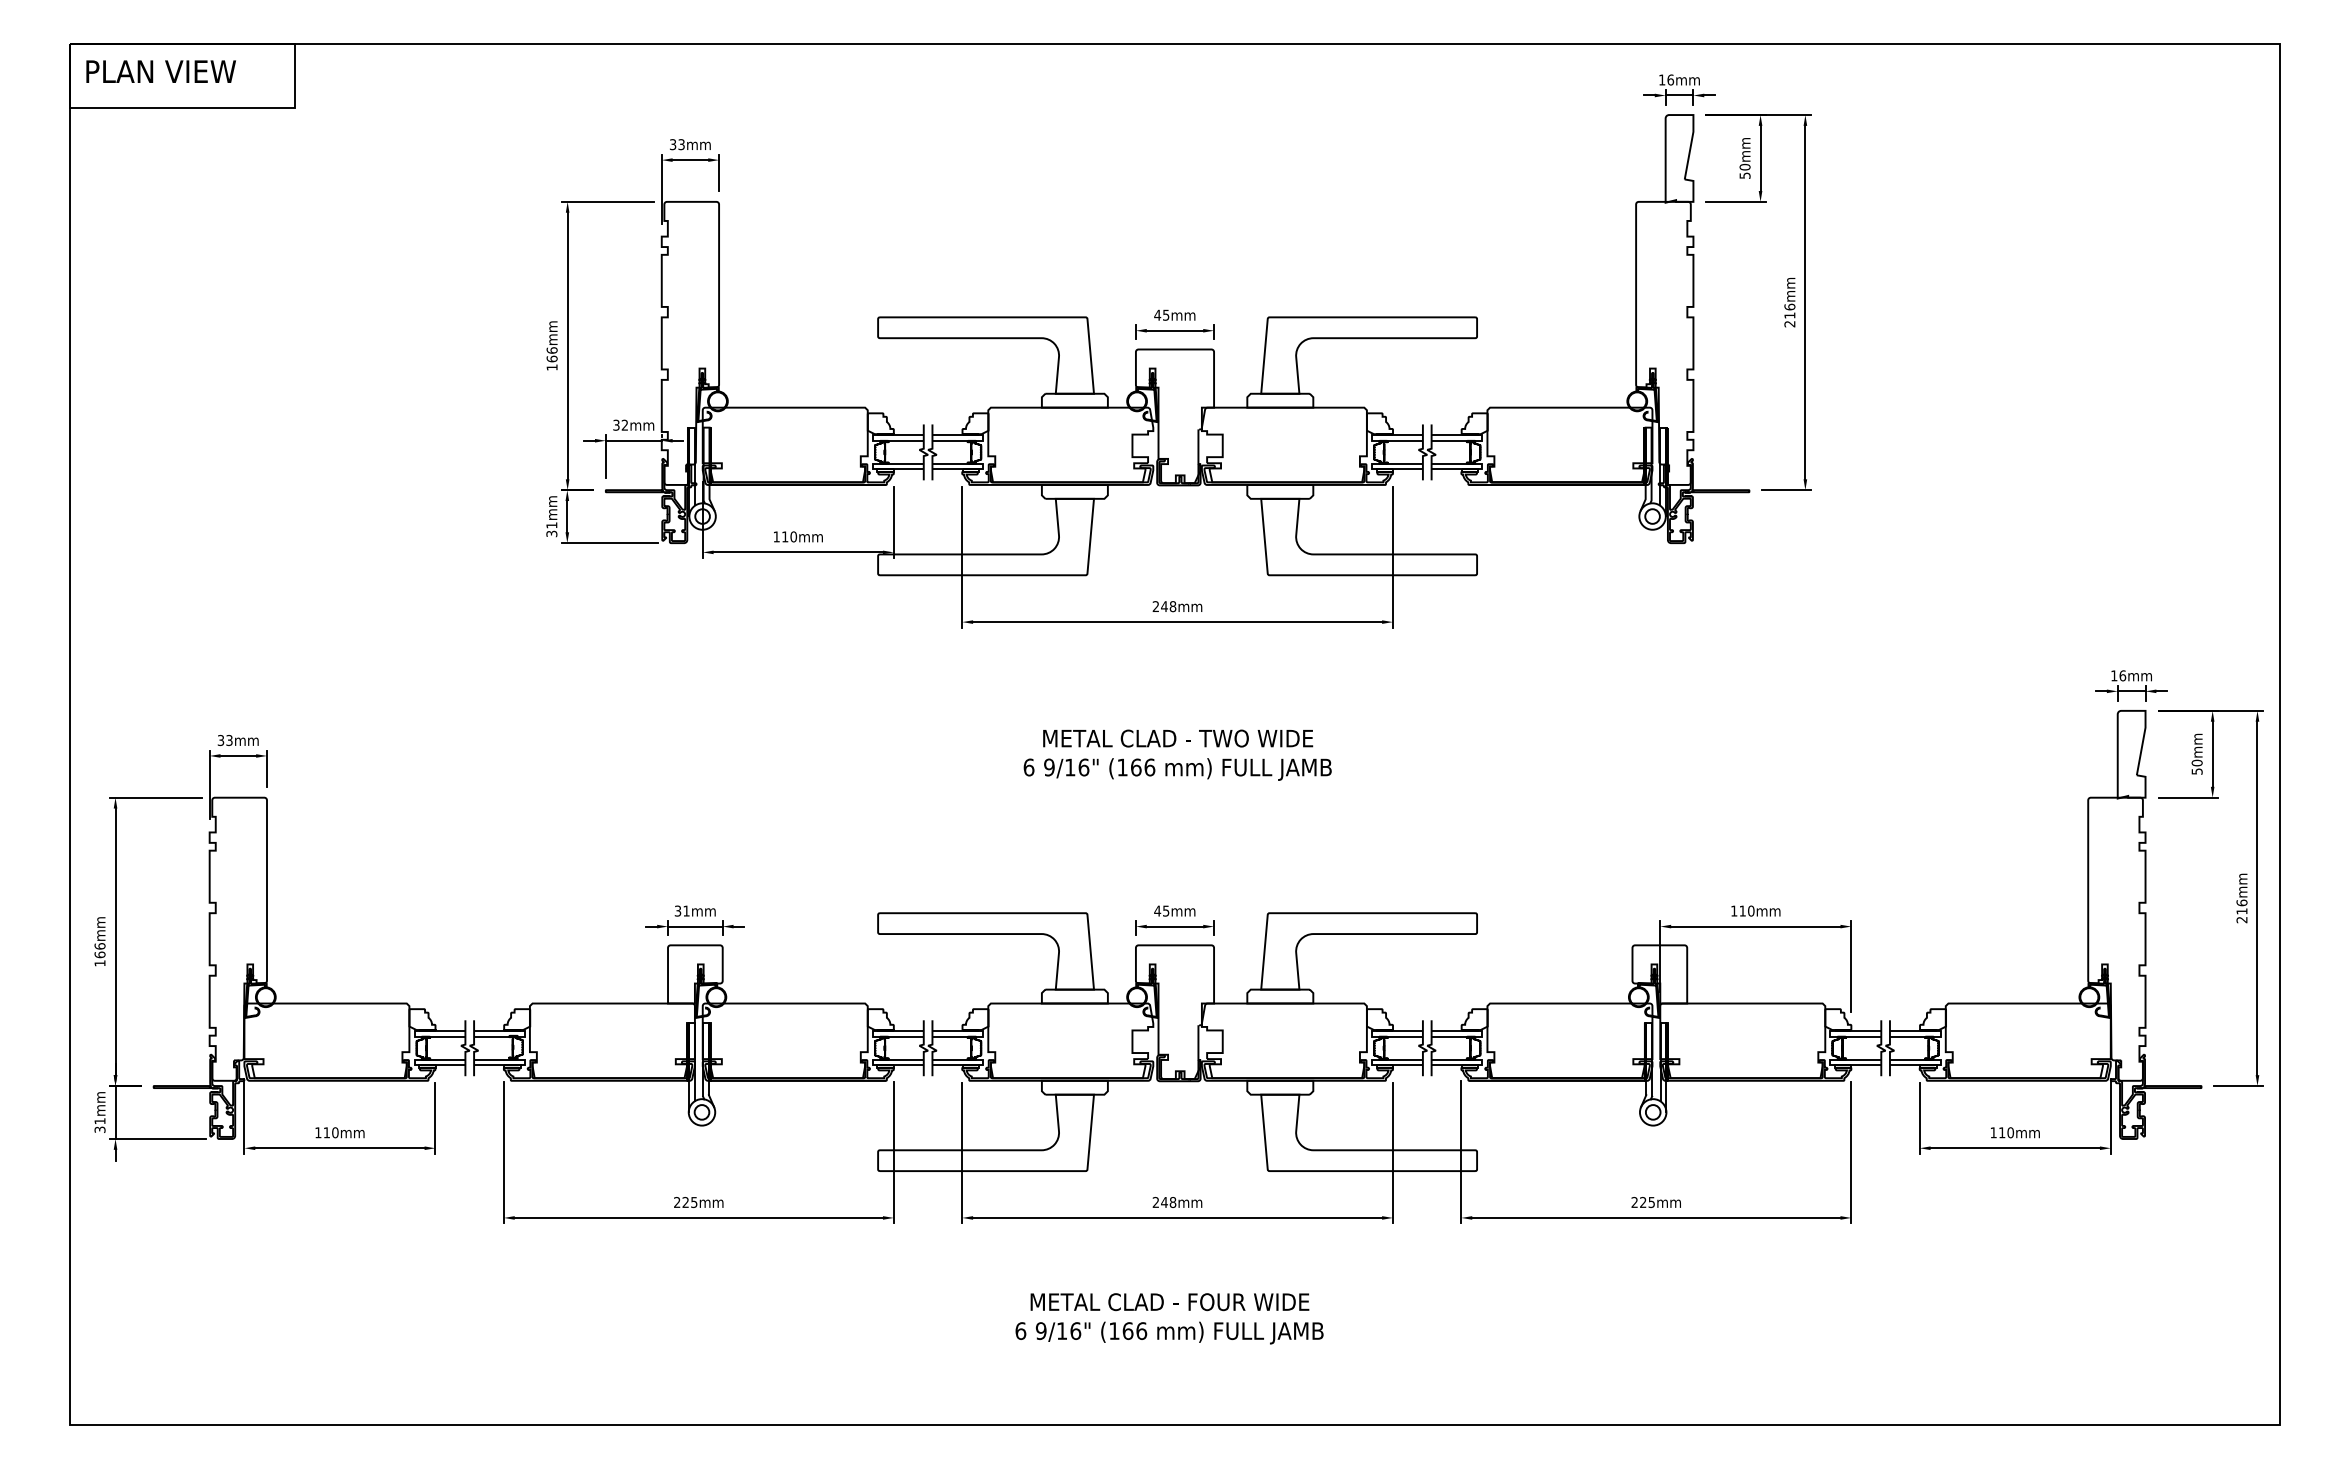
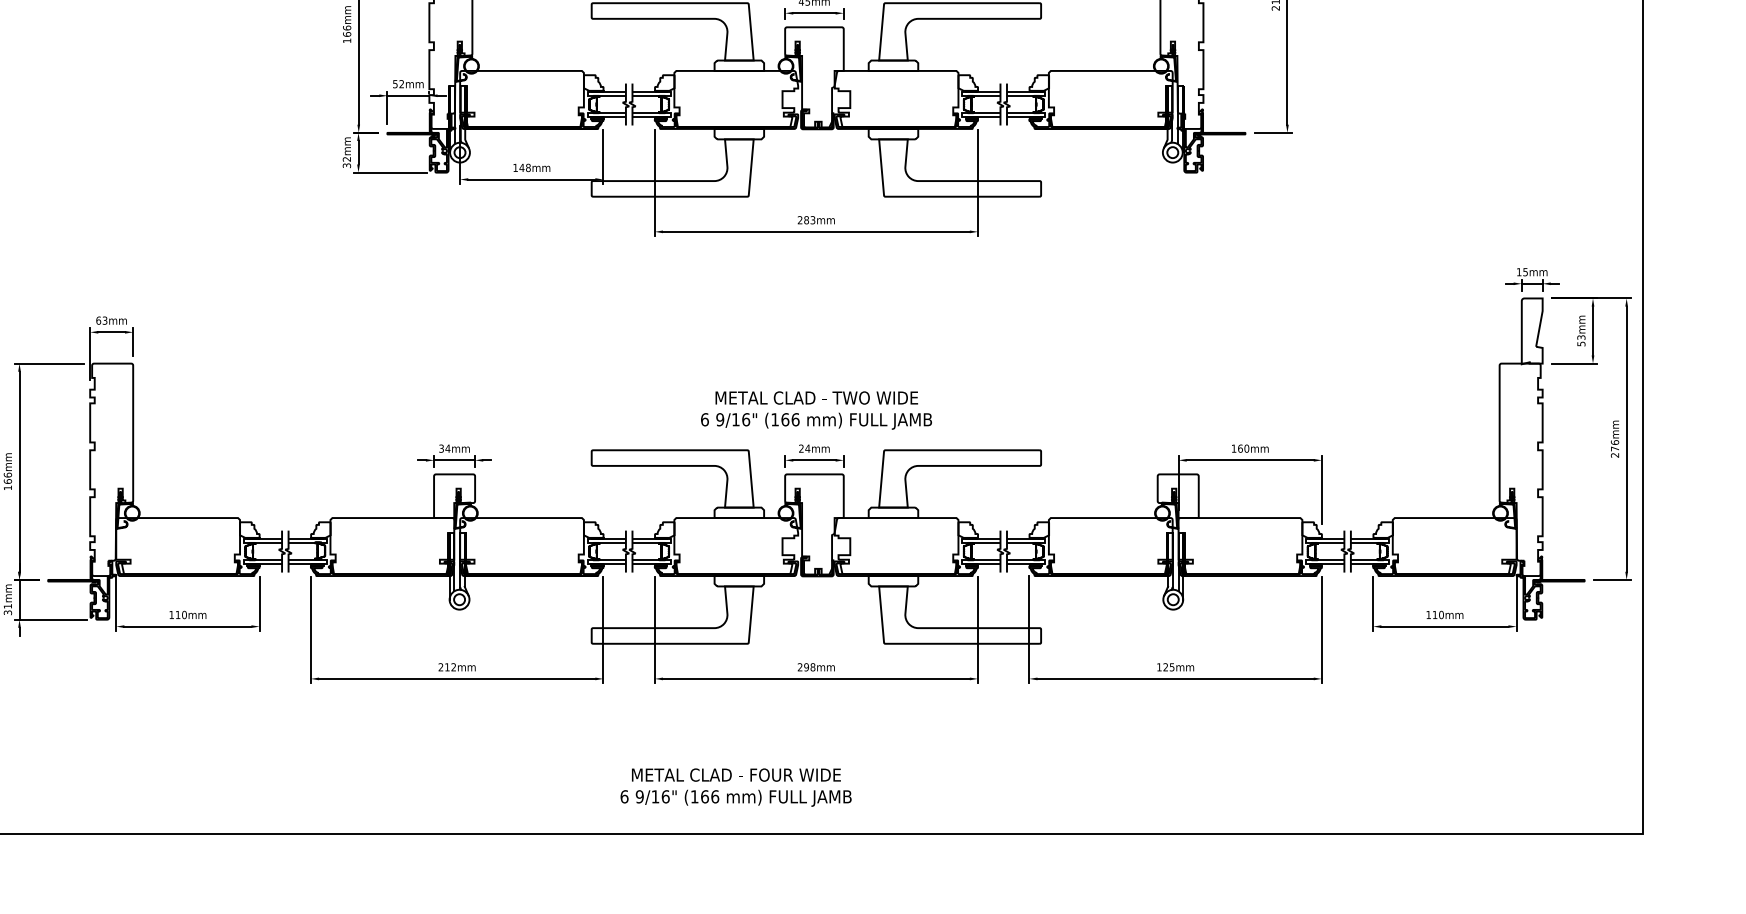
text: (616, 424) -> (395, 83), 32mm -> 52mm
text: (551, 525) -> (346, 159), 31mm -> 32mm
text: (789, 536) -> (525, 167), 110mm -> 148mm
text: (1168, 606) -> (809, 220), 248mm -> 283mm
text: (2122, 675) -> (1525, 271), 16mm -> 15mm
text: (220, 739) -> (98, 319), 33mm -> 63mm
text: (1177, 754) -> (816, 409), moved
text: (2196, 762) -> (1580, 337), 50mm -> 53mm
text: (686, 910) -> (447, 448), 31mm -> 34mm
text: (1161, 910) -> (804, 448), 45mm -> 24mm
text: (1742, 910) -> (1240, 448), 110mm -> 160mm
text: (2241, 911) -> (1614, 448), 216mm -> 276mm
text: (689, 1202) -> (450, 667), 225mm -> 212mm
text: (1164, 1202) -> (806, 667), 248mm -> 298mm
text: (1634, 1202) -> (1159, 667), 225mm -> 125mm
text: (1169, 1318) -> (736, 787), moved

